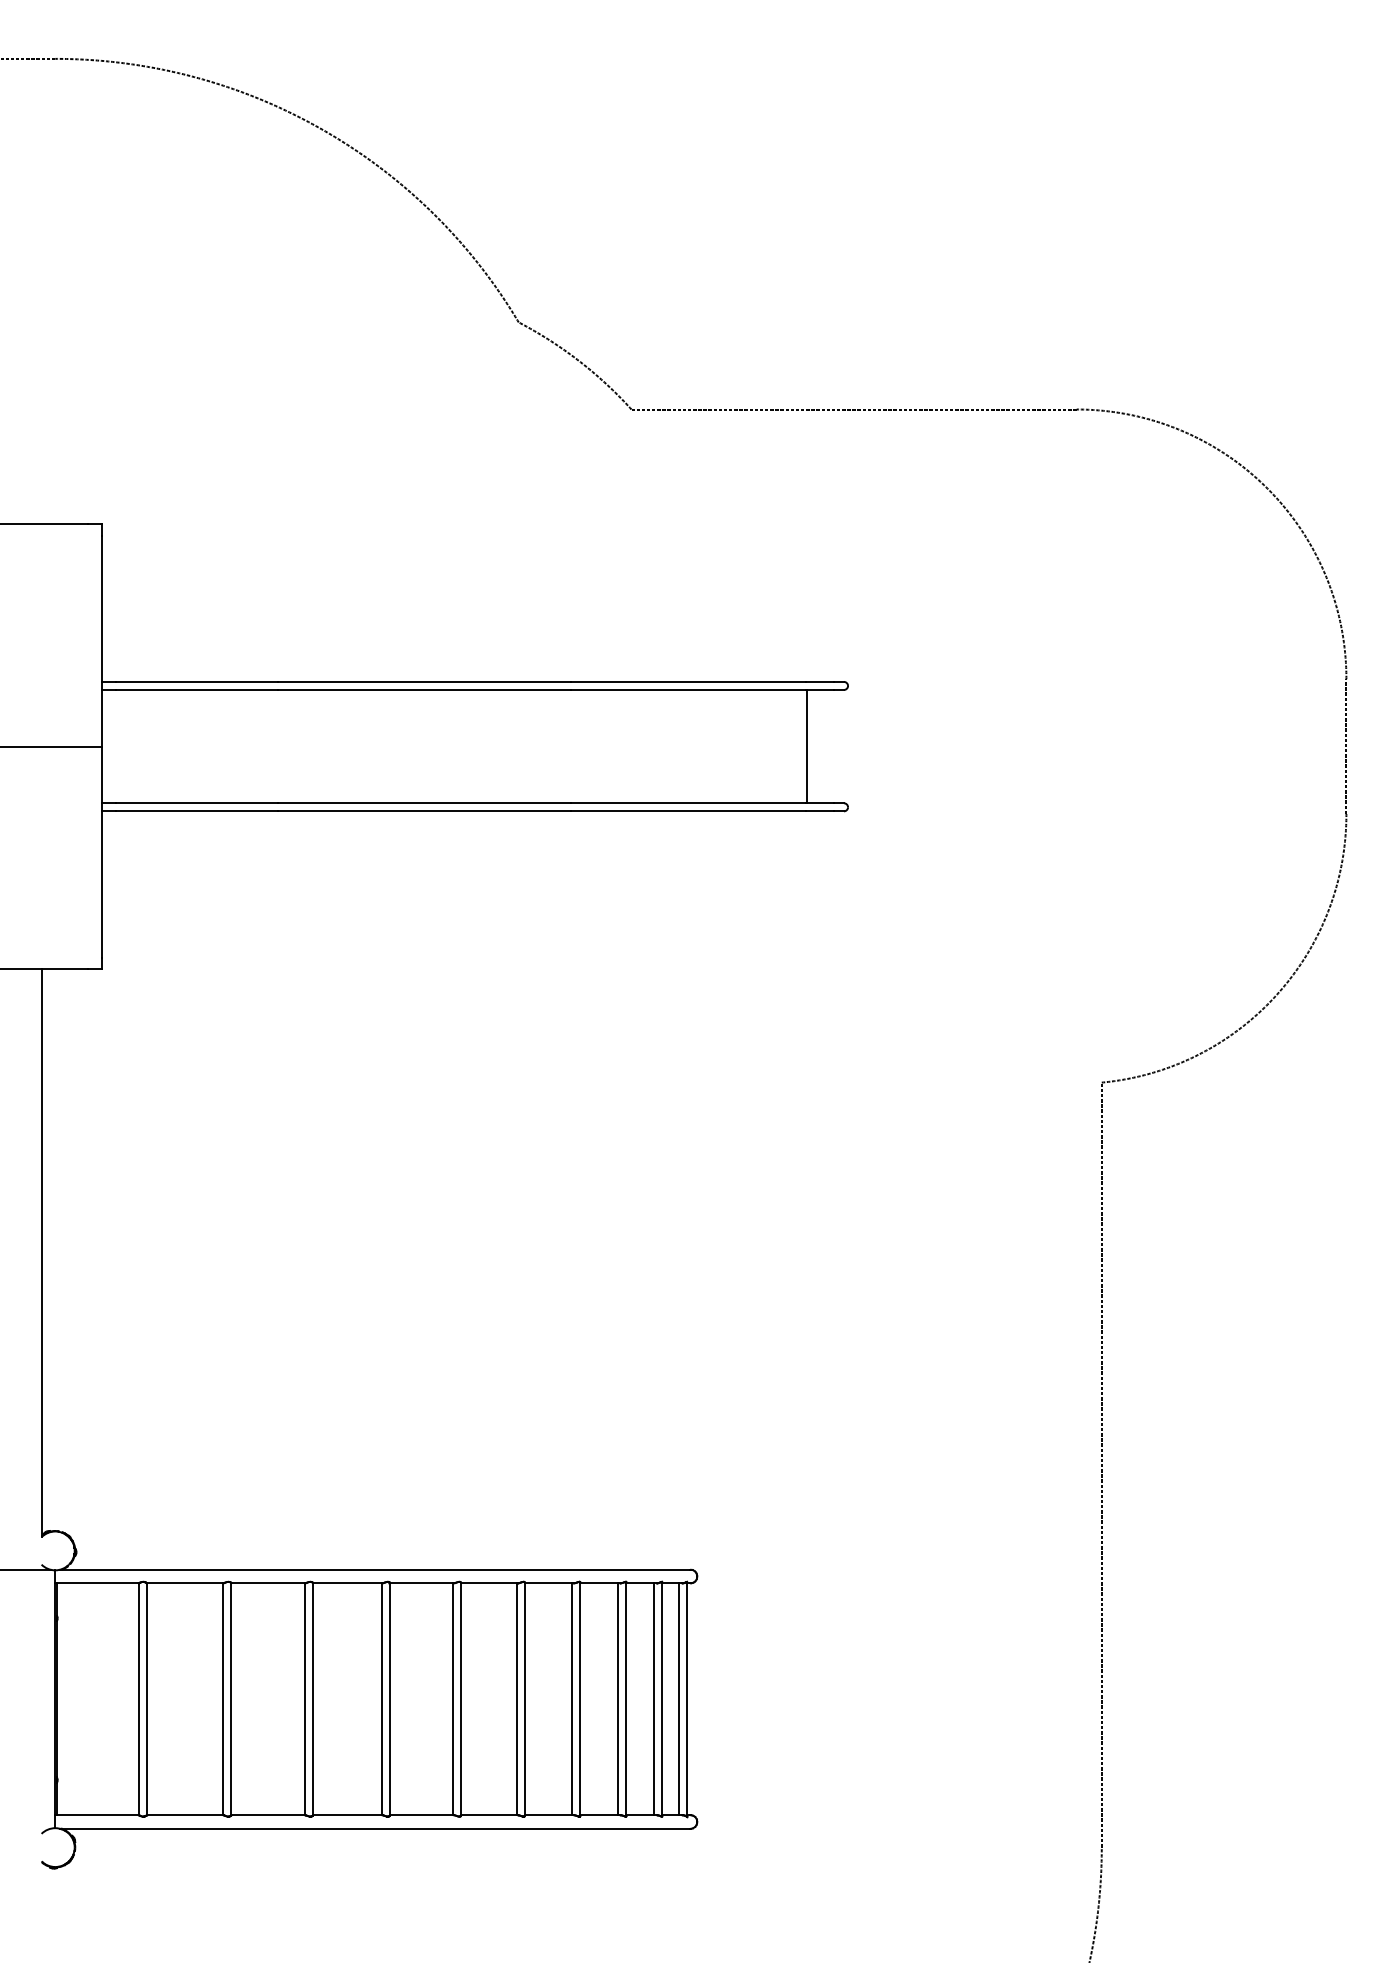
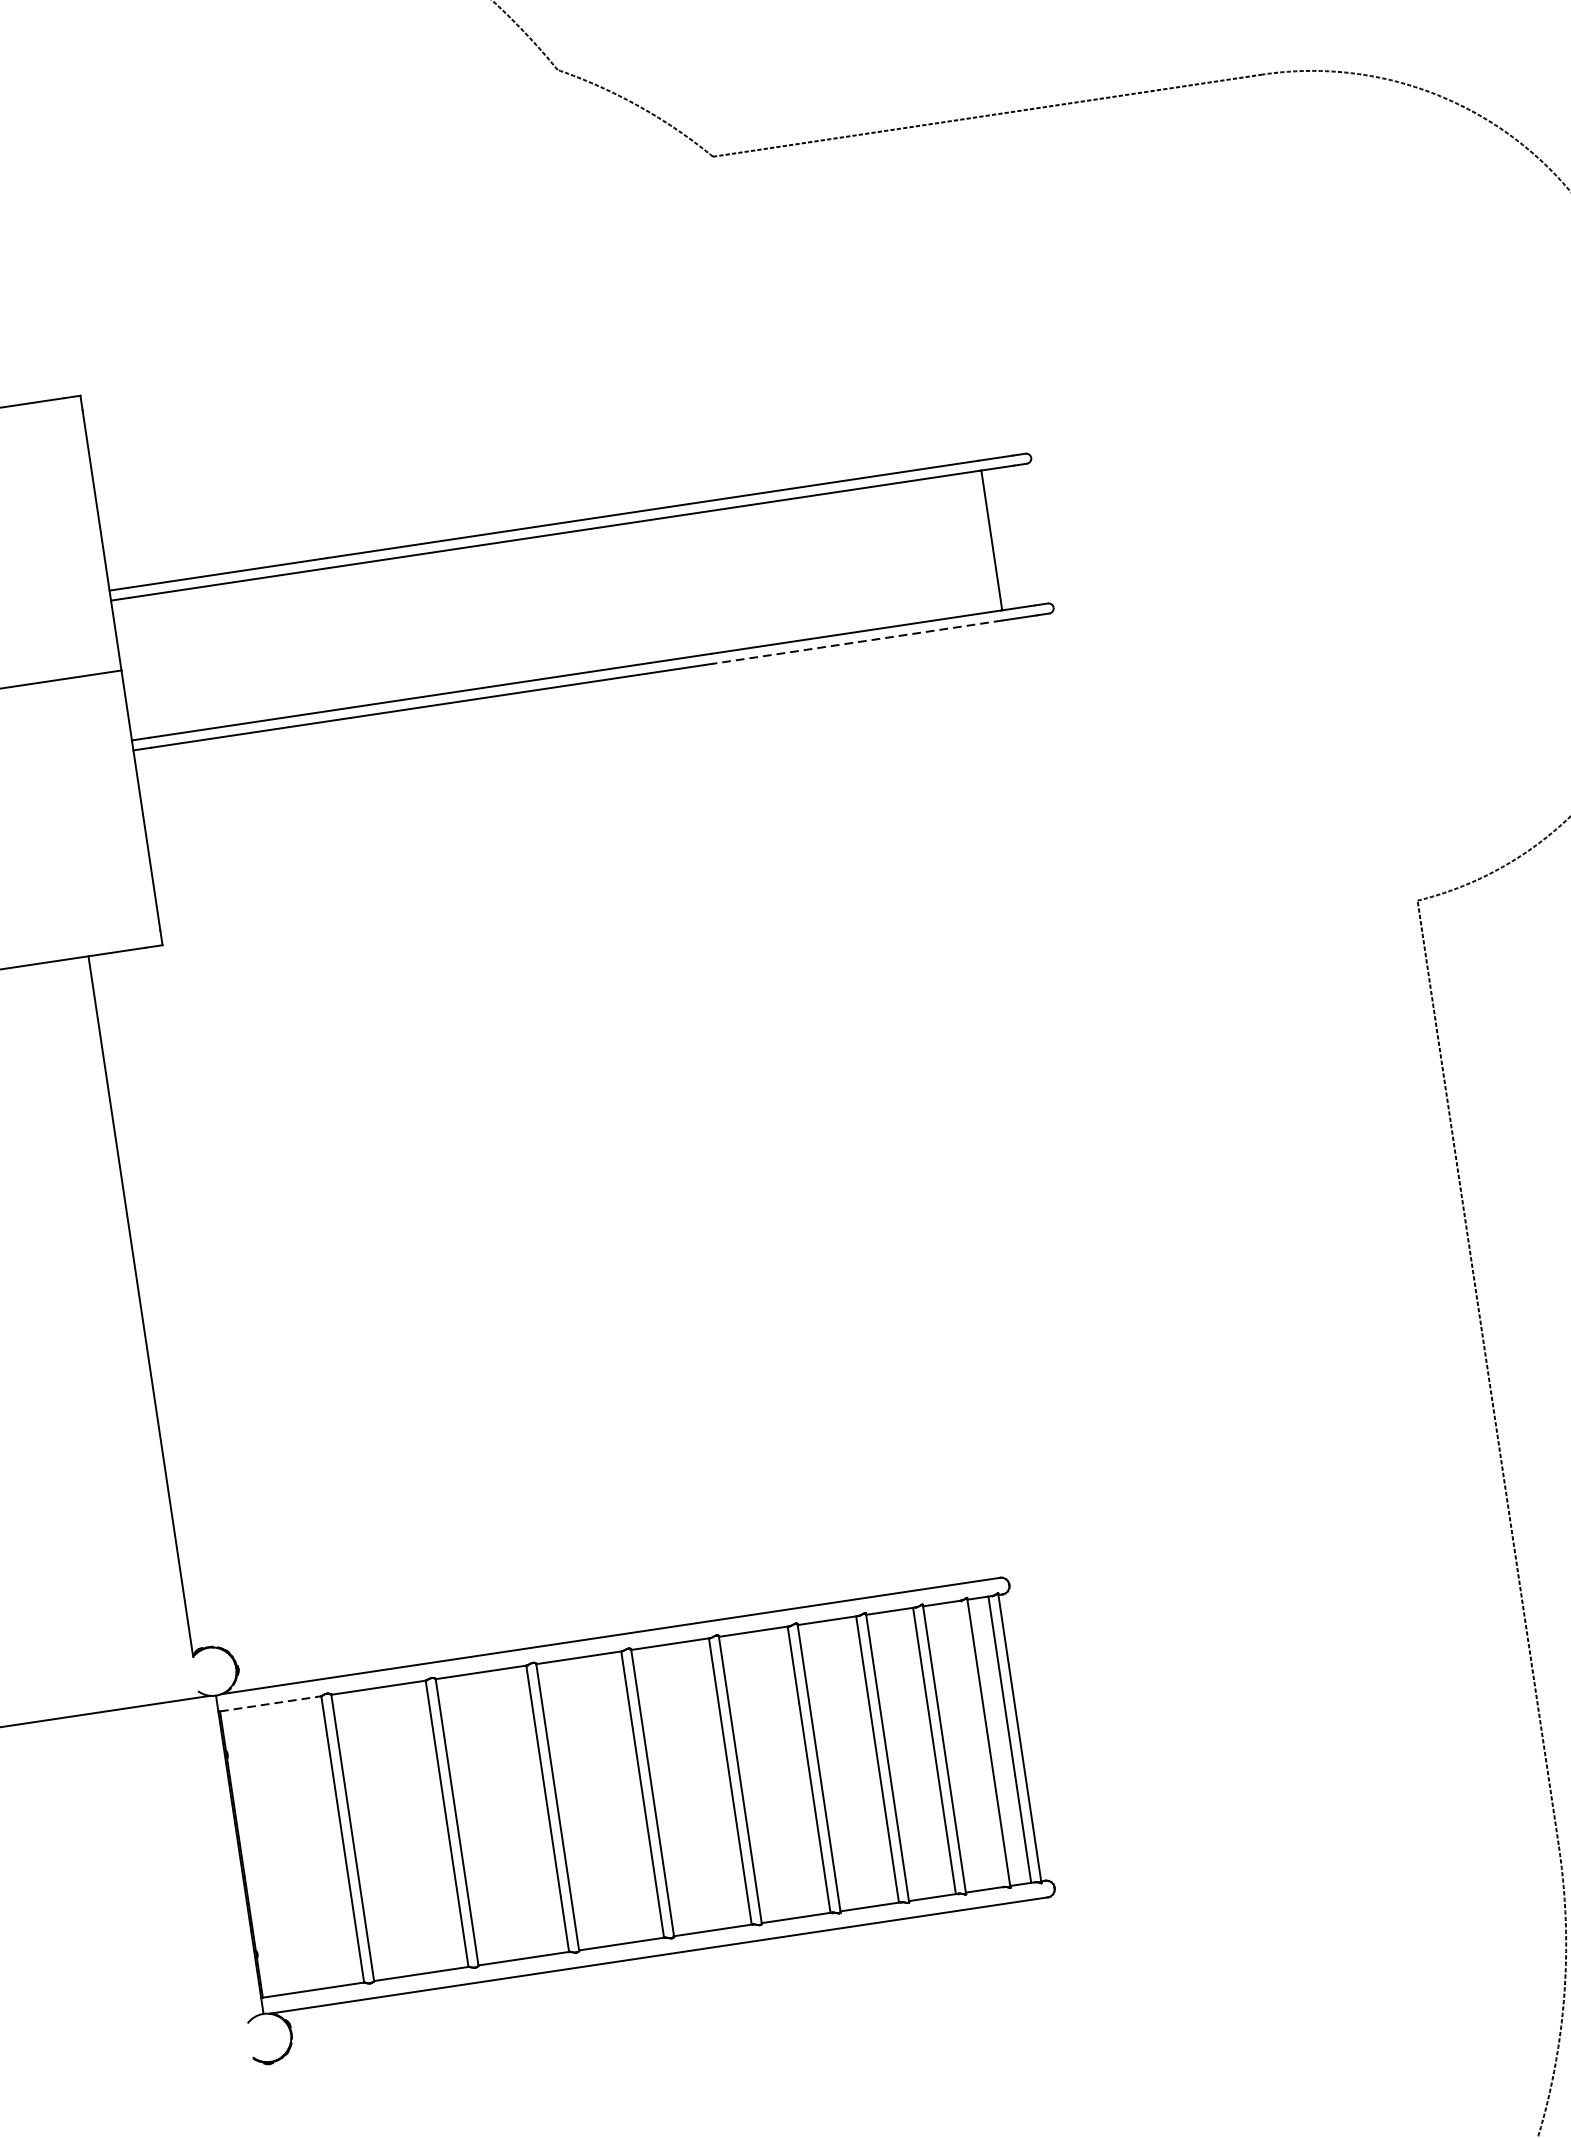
line: (688, 811) -> (857, 642), solid -> dashed
line: (98, 1583) -> (271, 1703), solid -> dashed
line: (654, 1699) -> (979, 1744), removed

